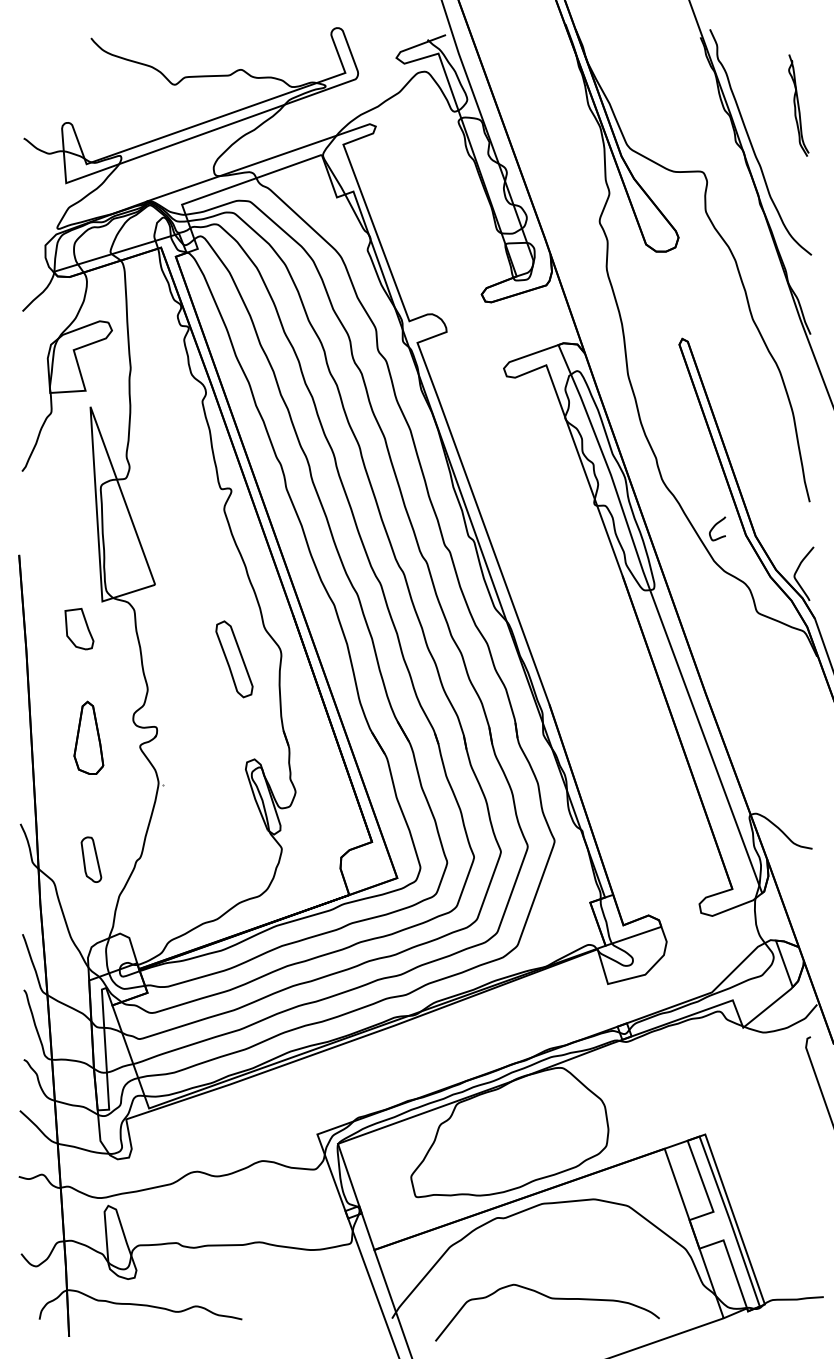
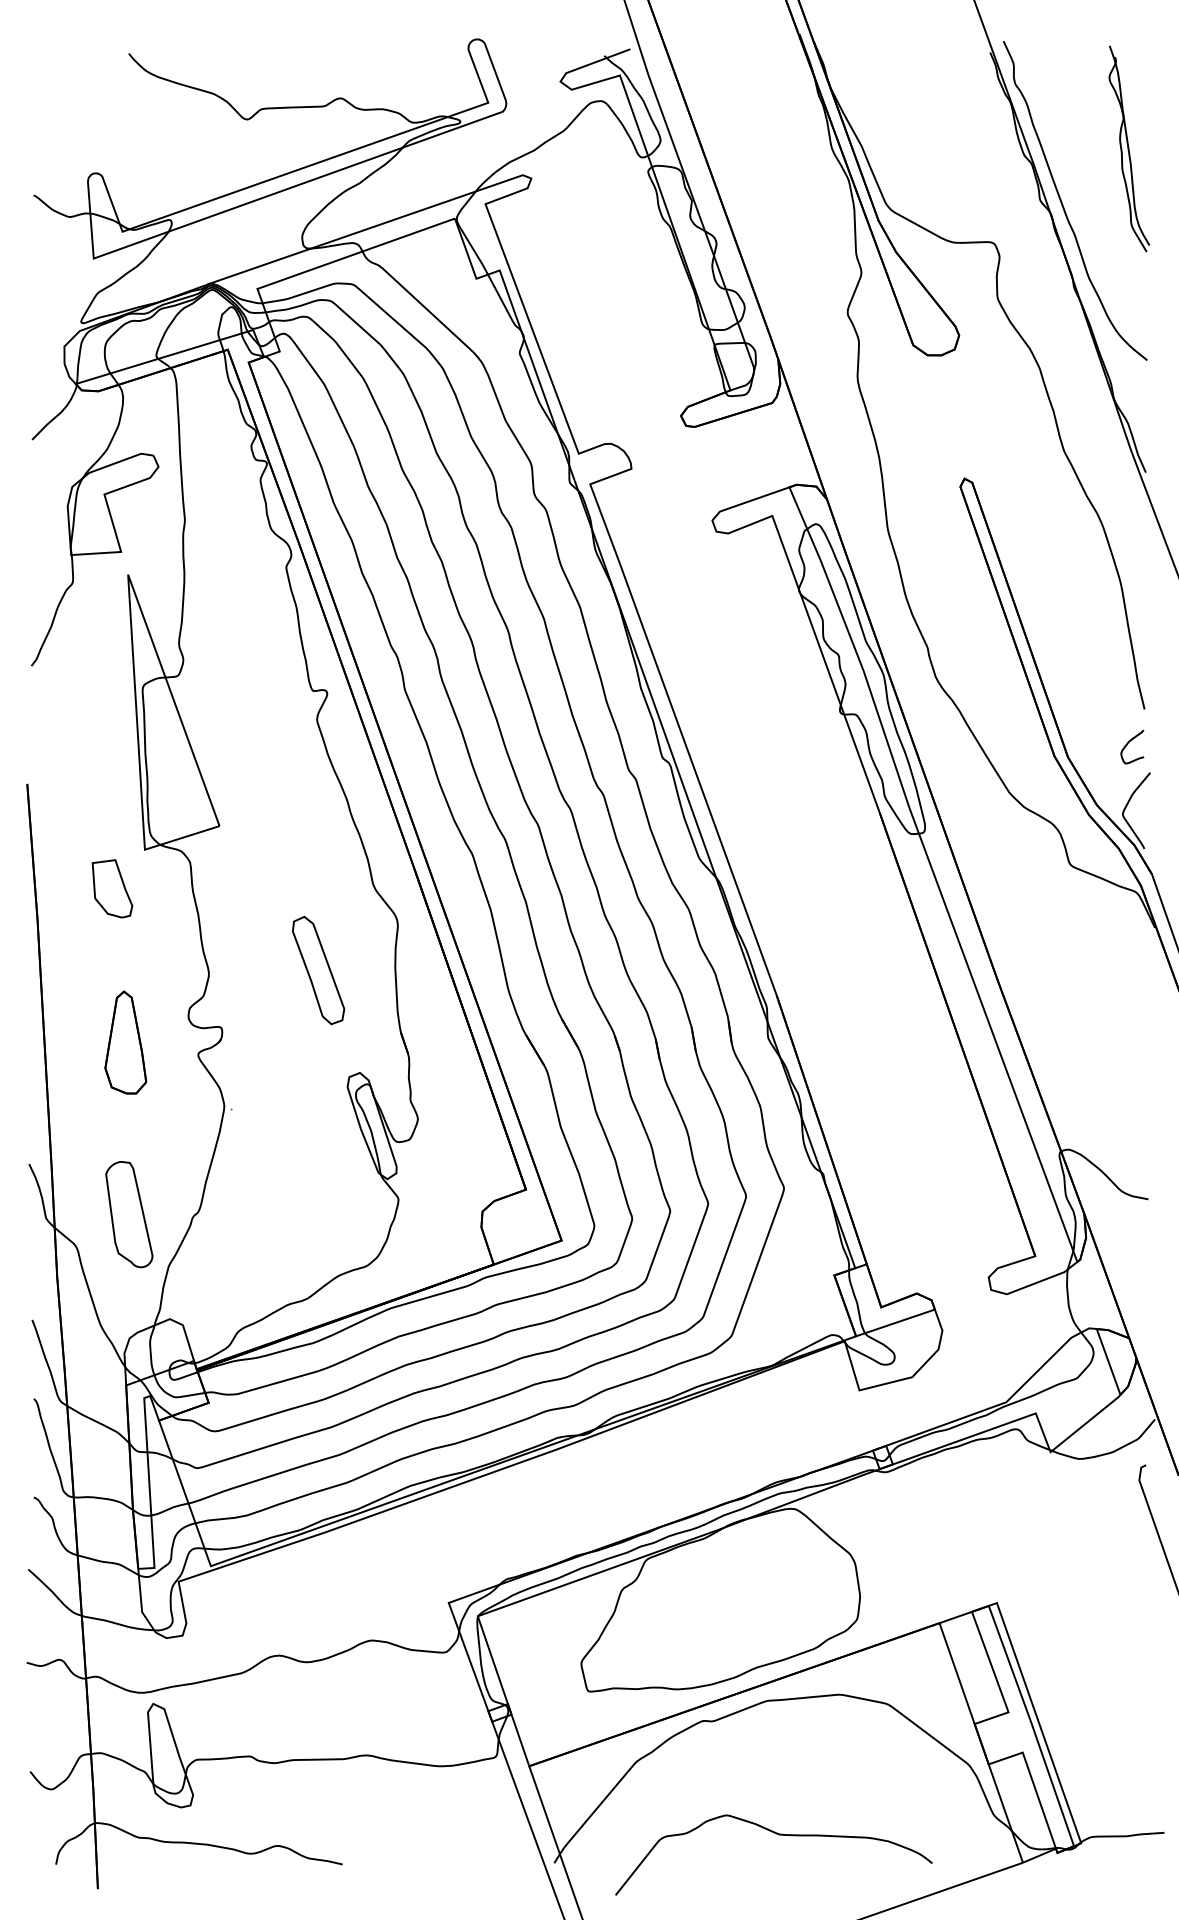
part: (798, 105) -> (1128, 148), size x1.43
curve: (714, 527) -> (1128, 744), moved
part: (234, 659) -> (318, 970), moved
part: (91, 859) -> (129, 1214), size x1.67

